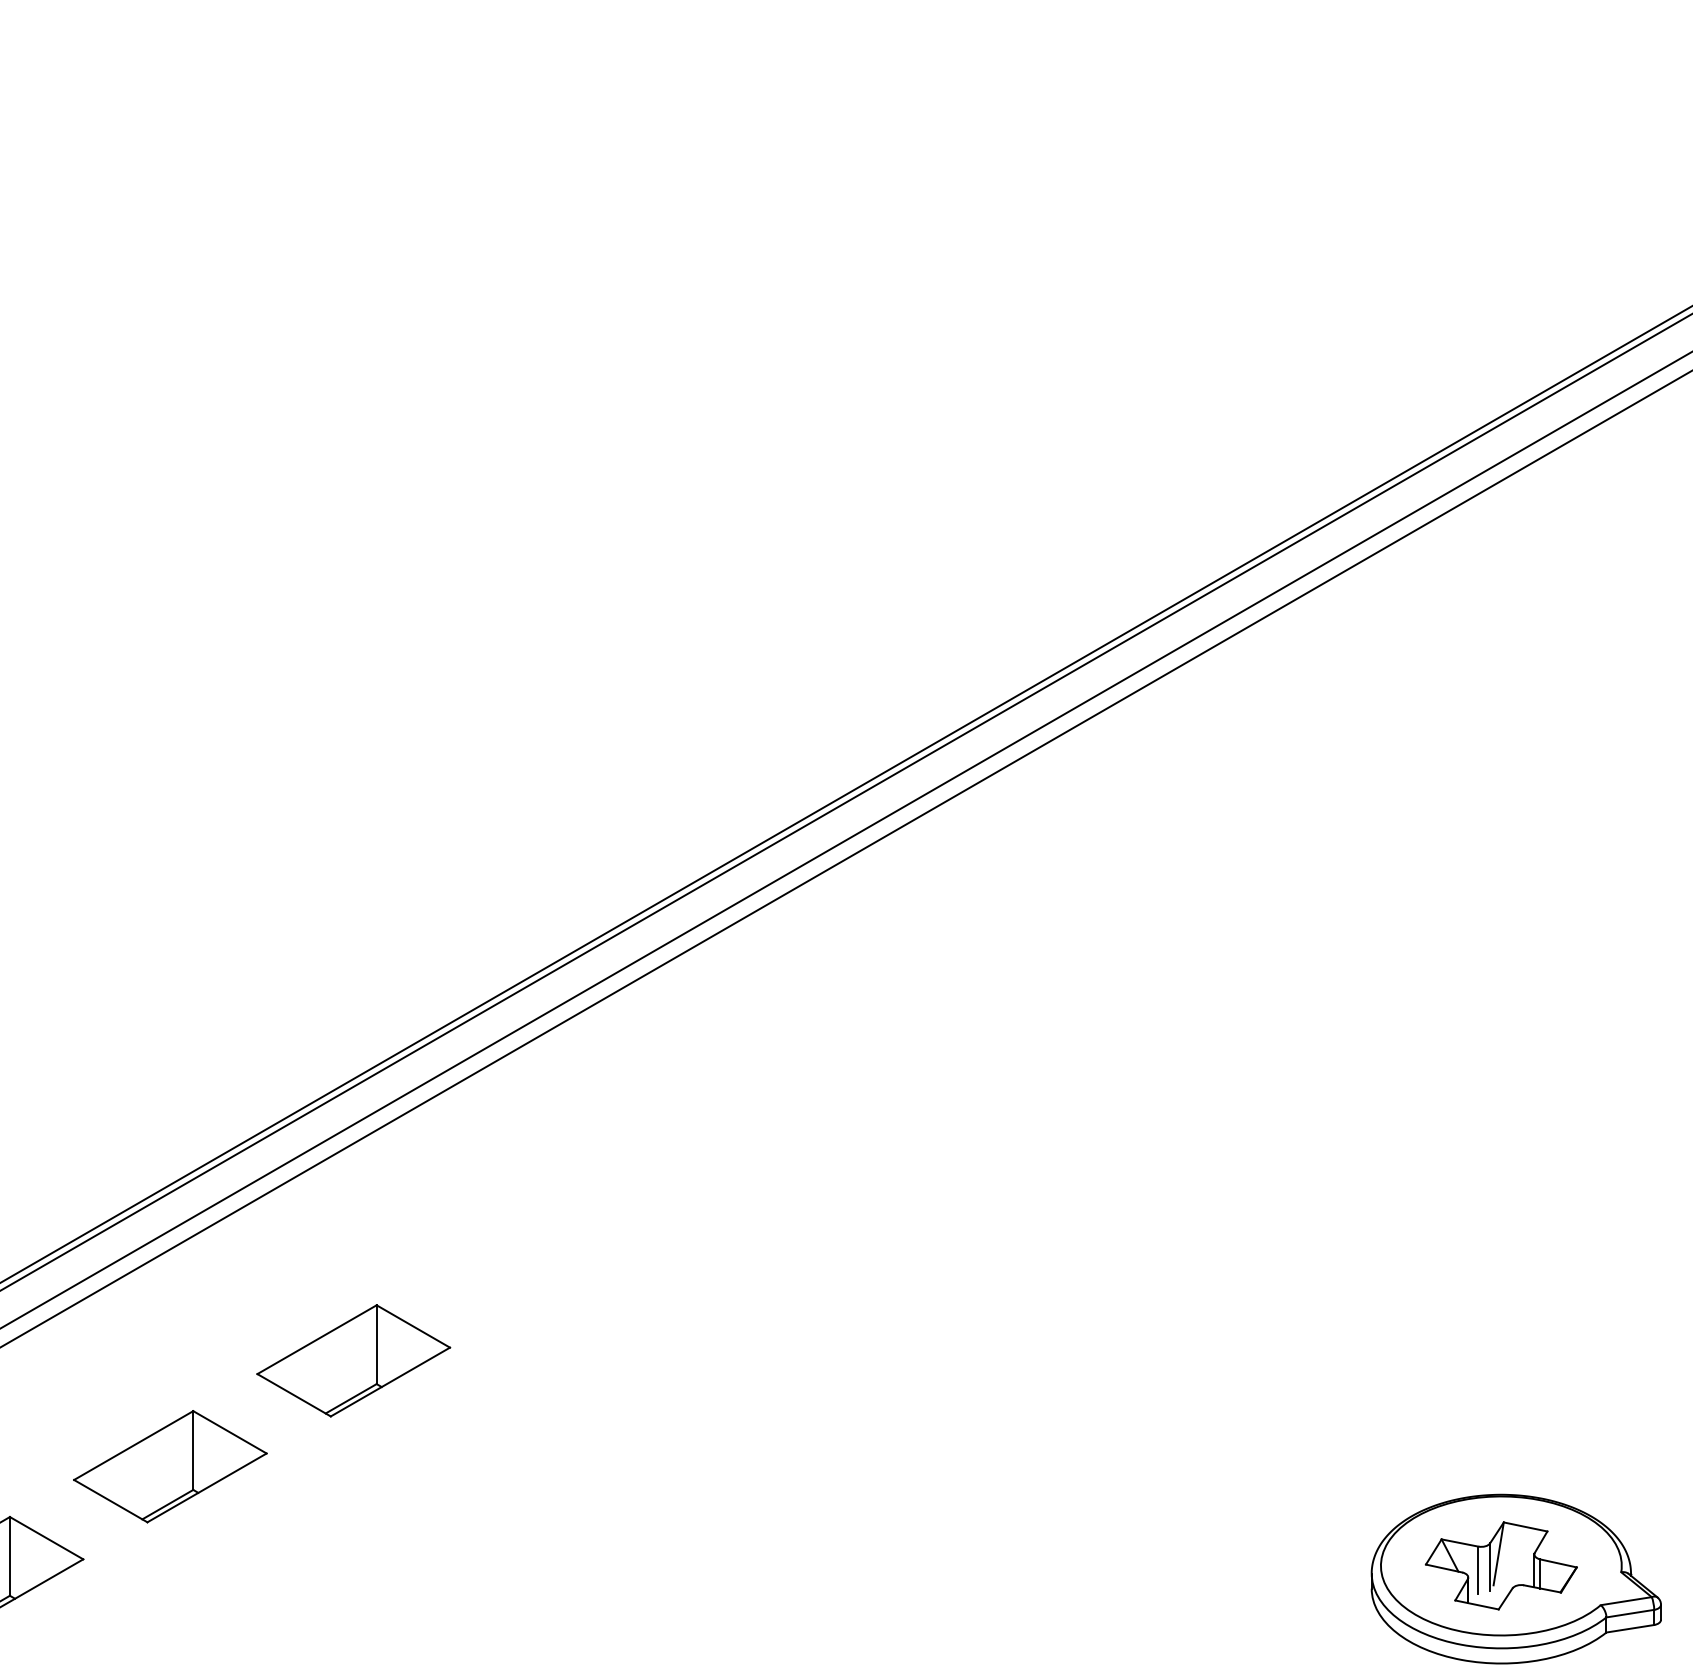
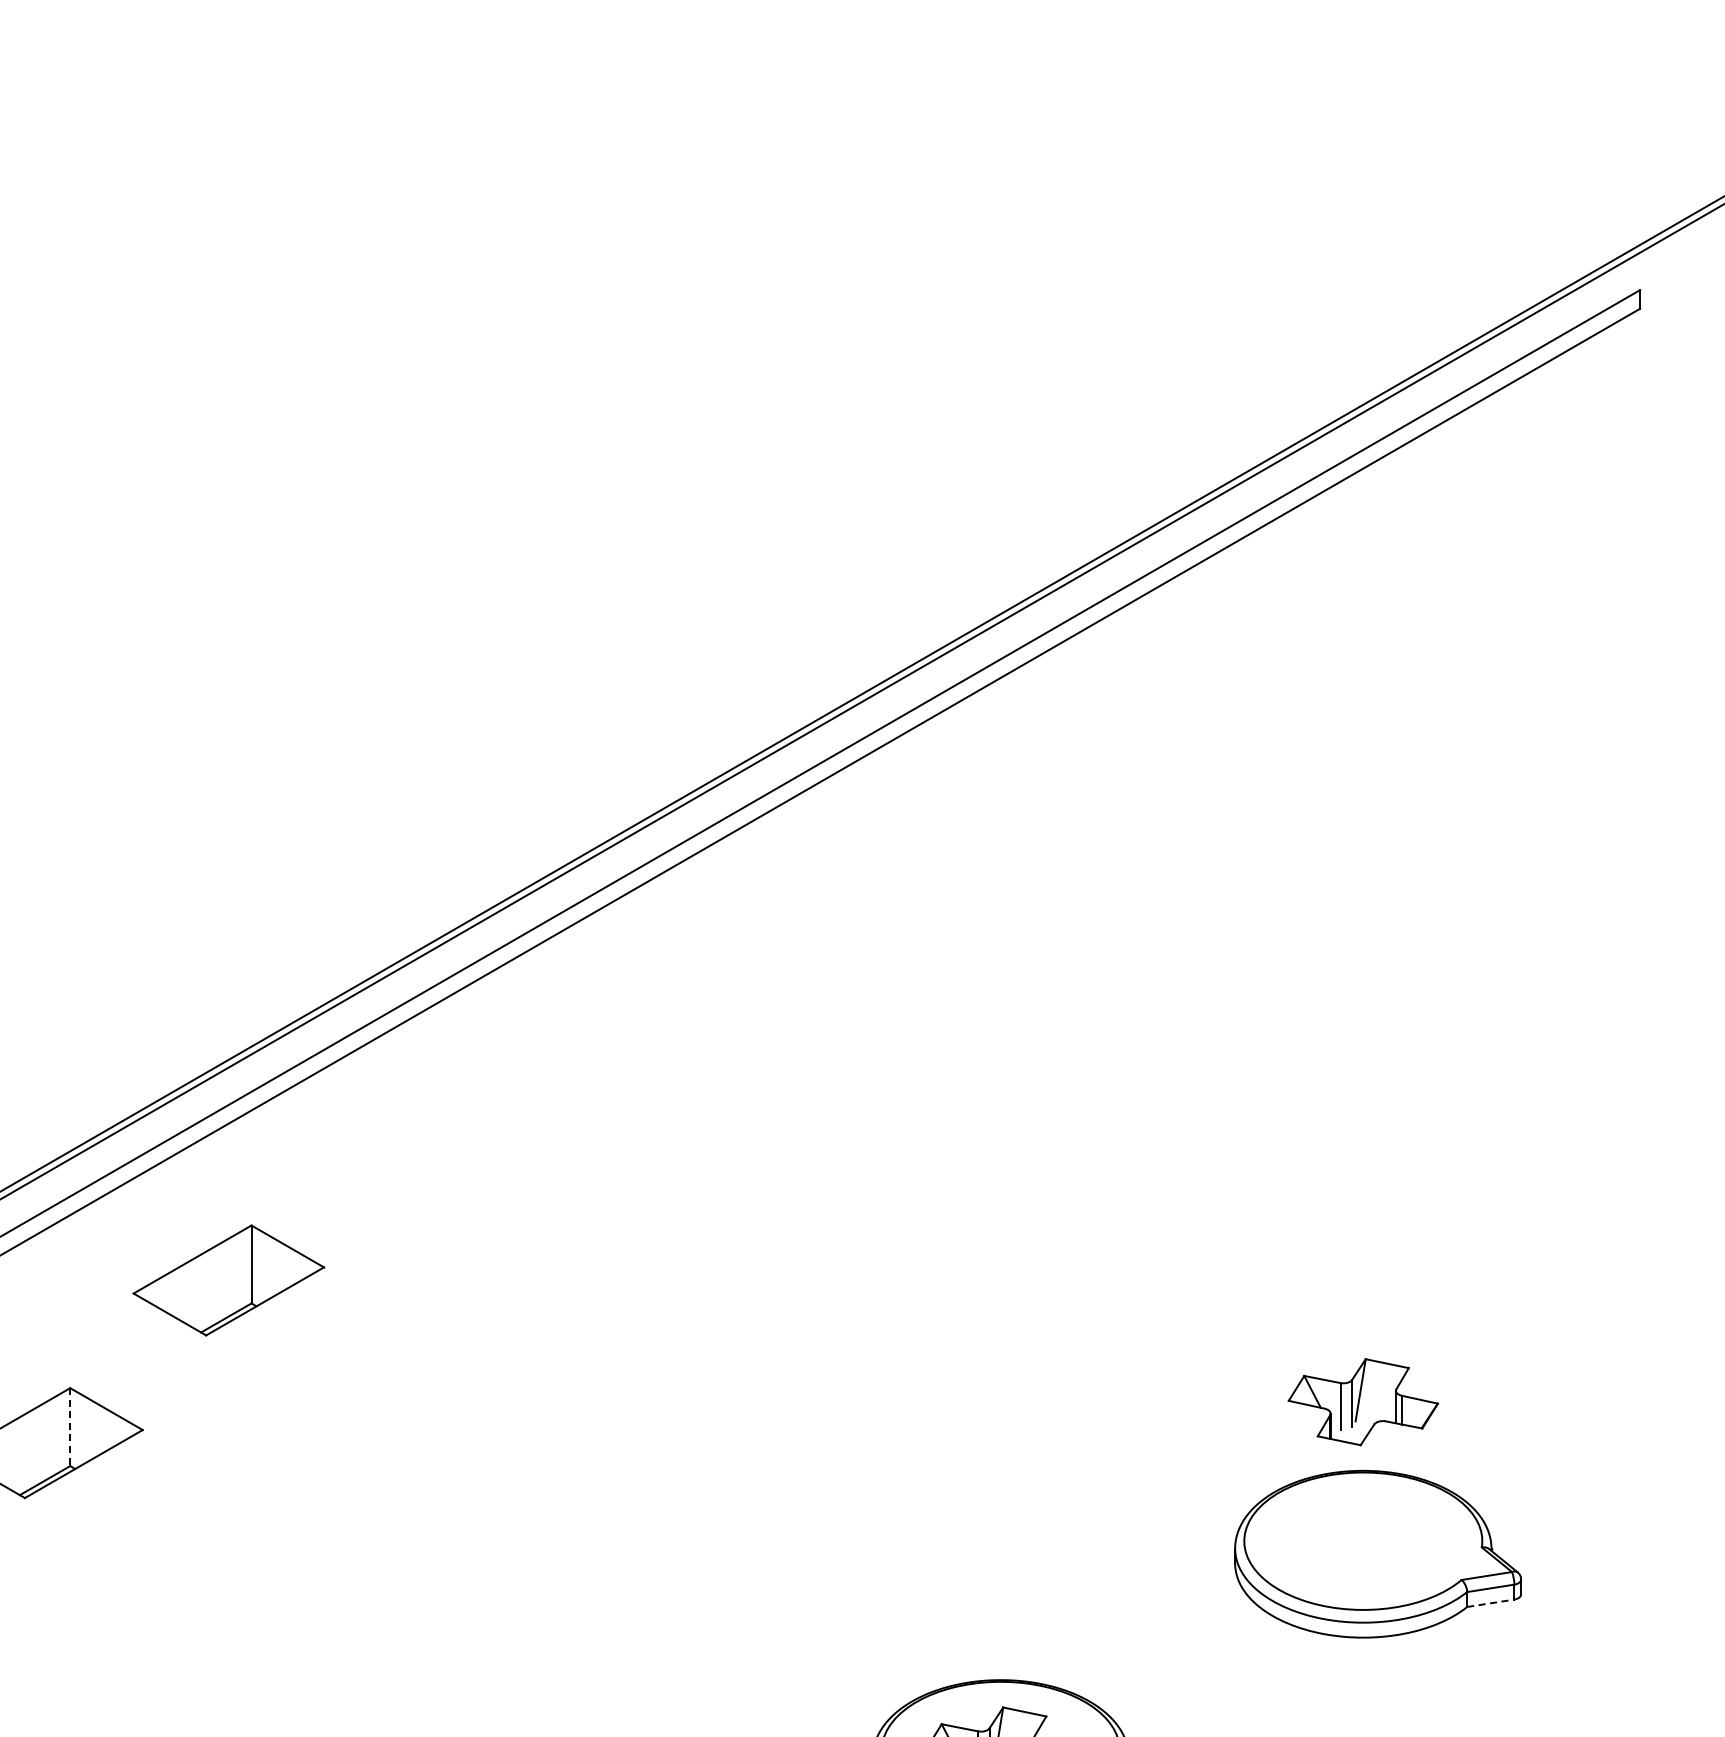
part: (353, 1360) -> (228, 1280), moved
line: (193, 1450) -> (70, 1427), solid -> dashed
part: (1500, 1566) -> (1362, 1402), moved
line: (1630, 1628) -> (1490, 1603), solid -> dashed

